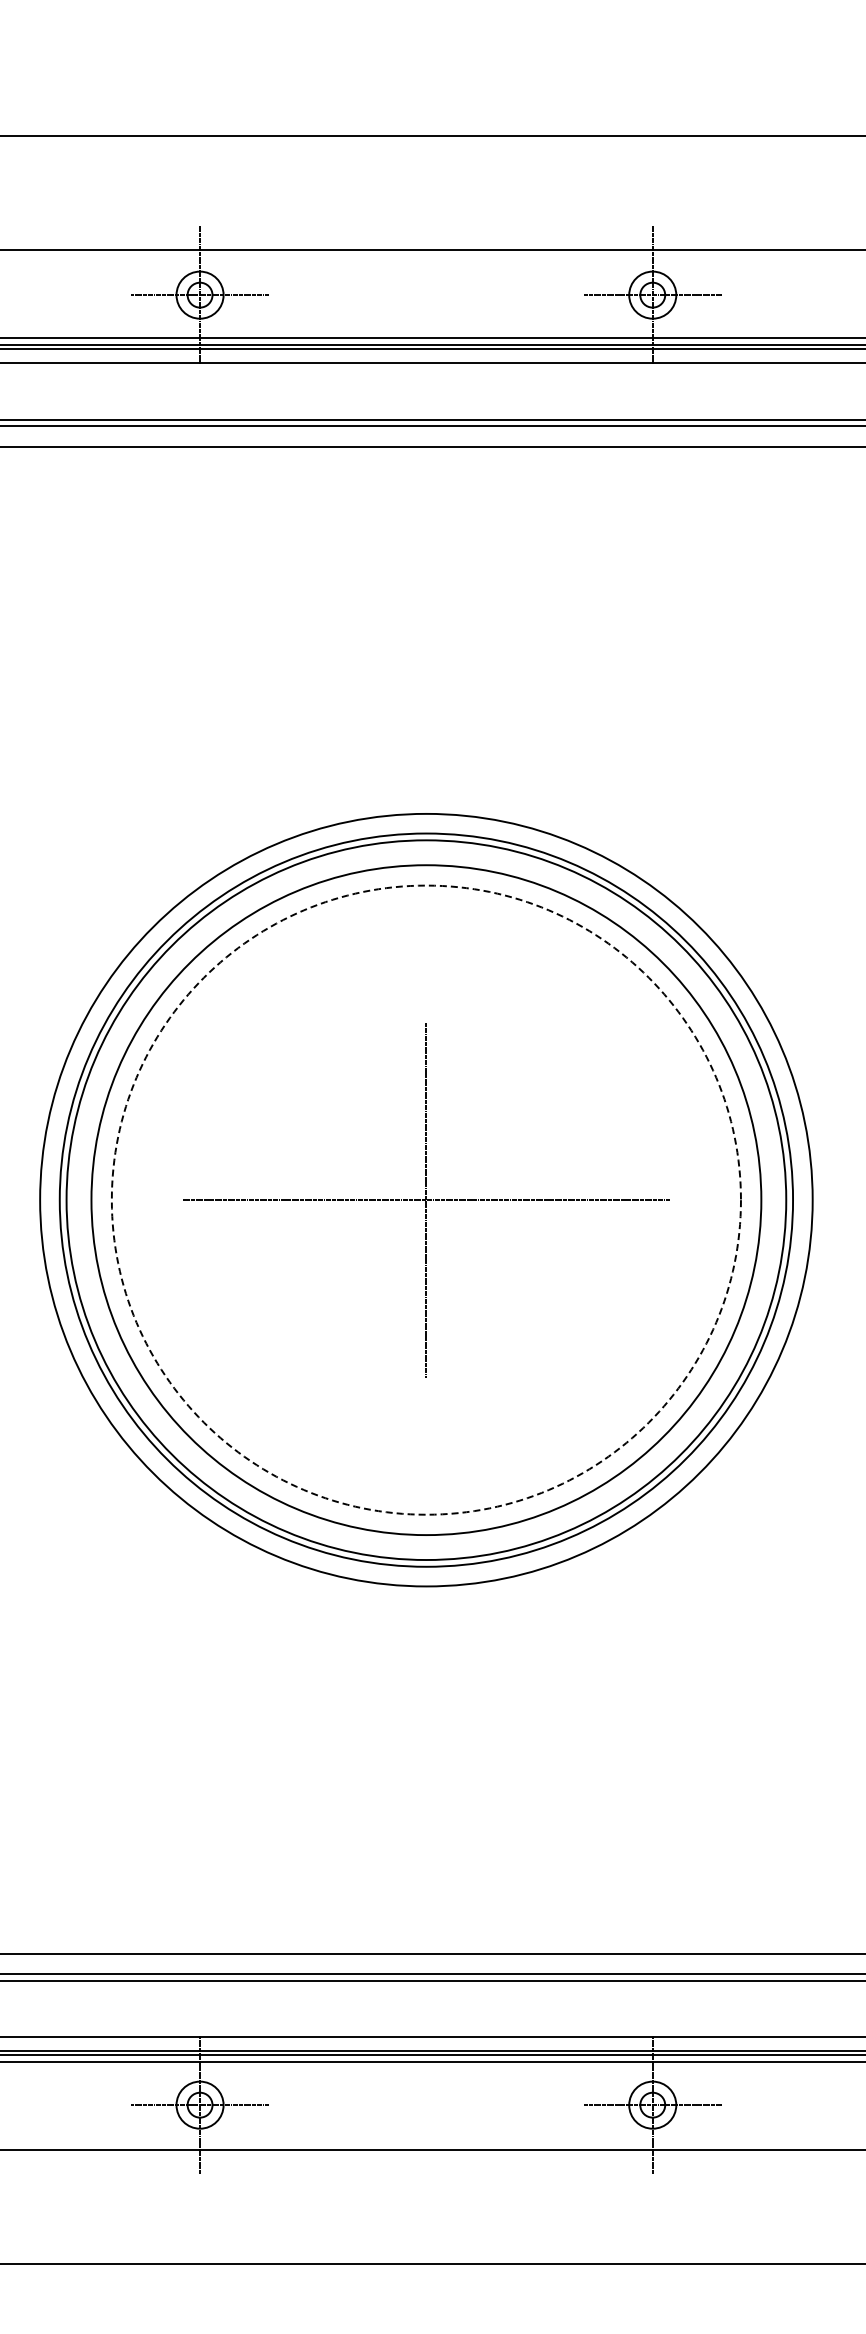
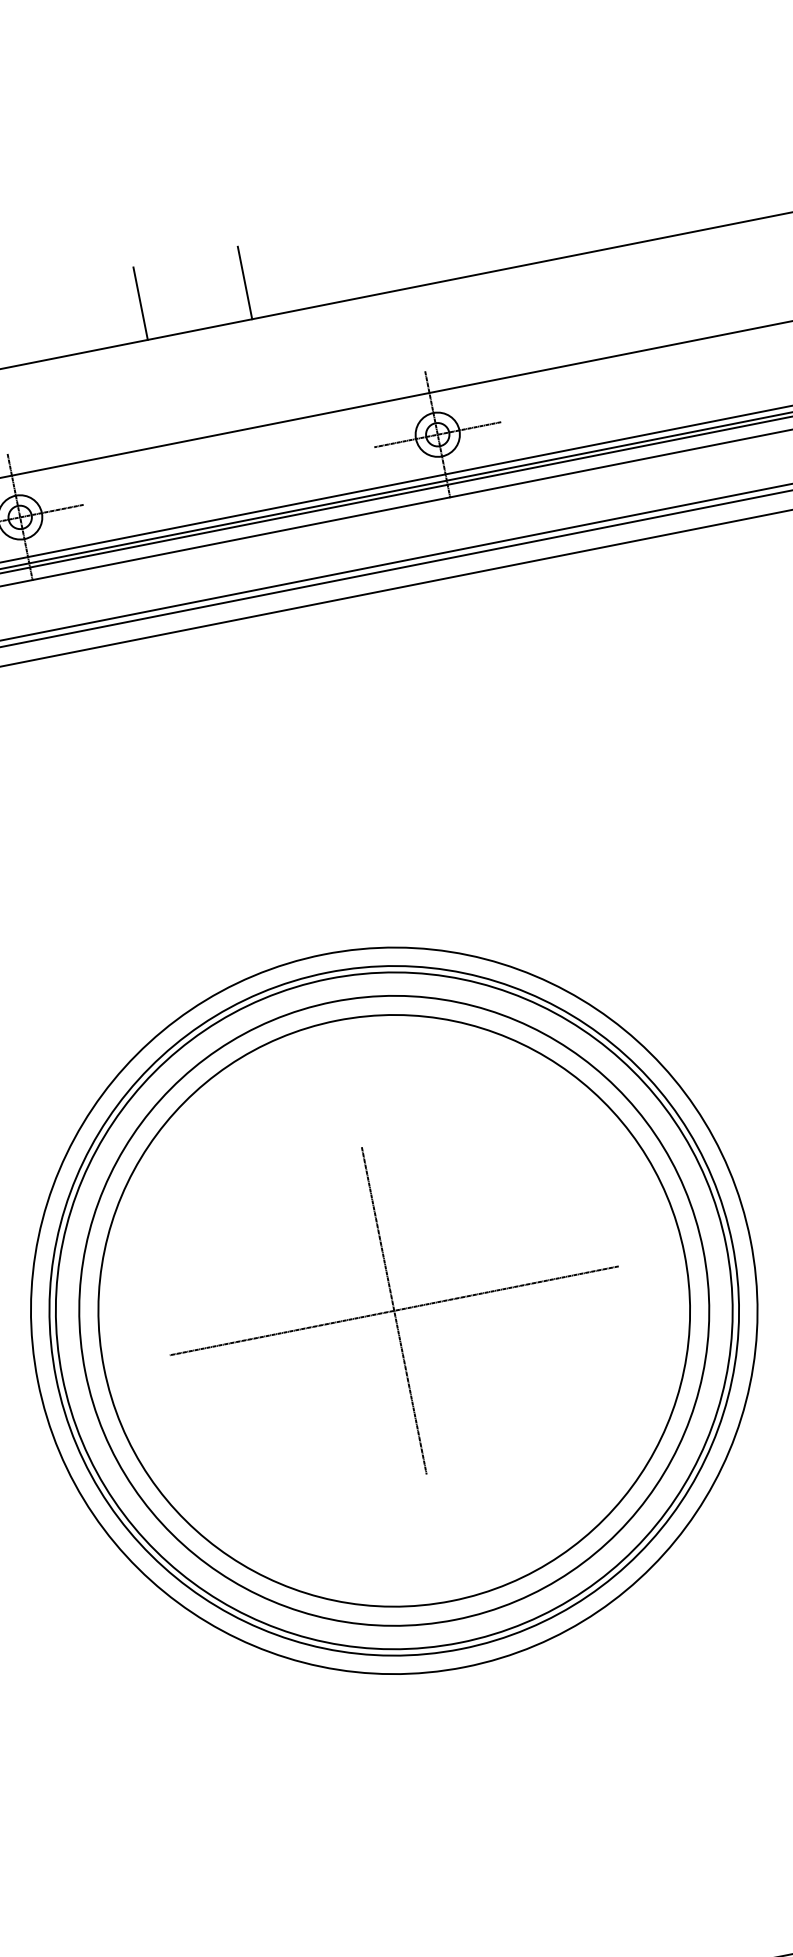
line: (369, 96) -> (140, 303), added
line: (483, 96) -> (245, 282), added
circle: (425, 1199) -> (393, 1310), dashed -> solid

